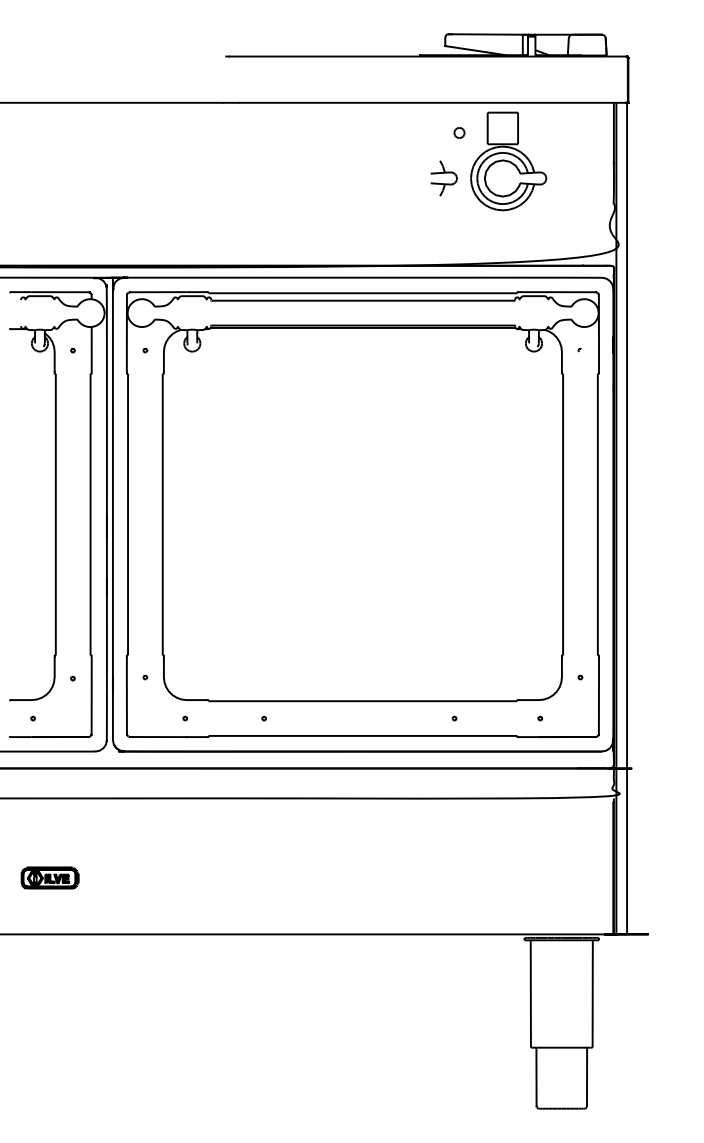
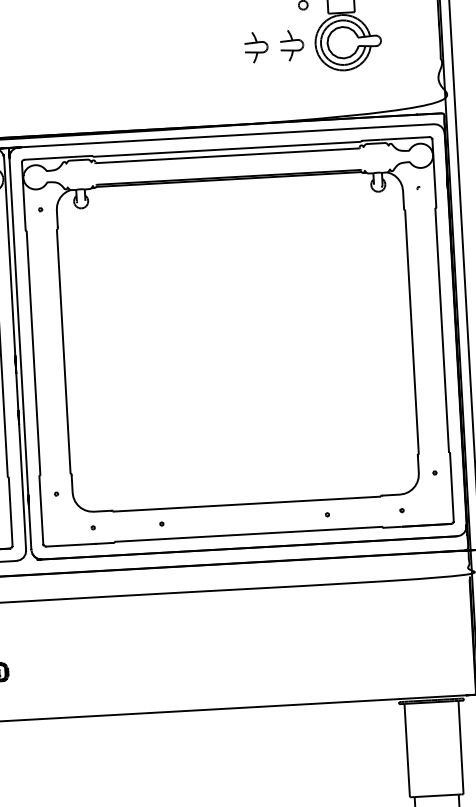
part: (402, 178) -> (255, 47), added

